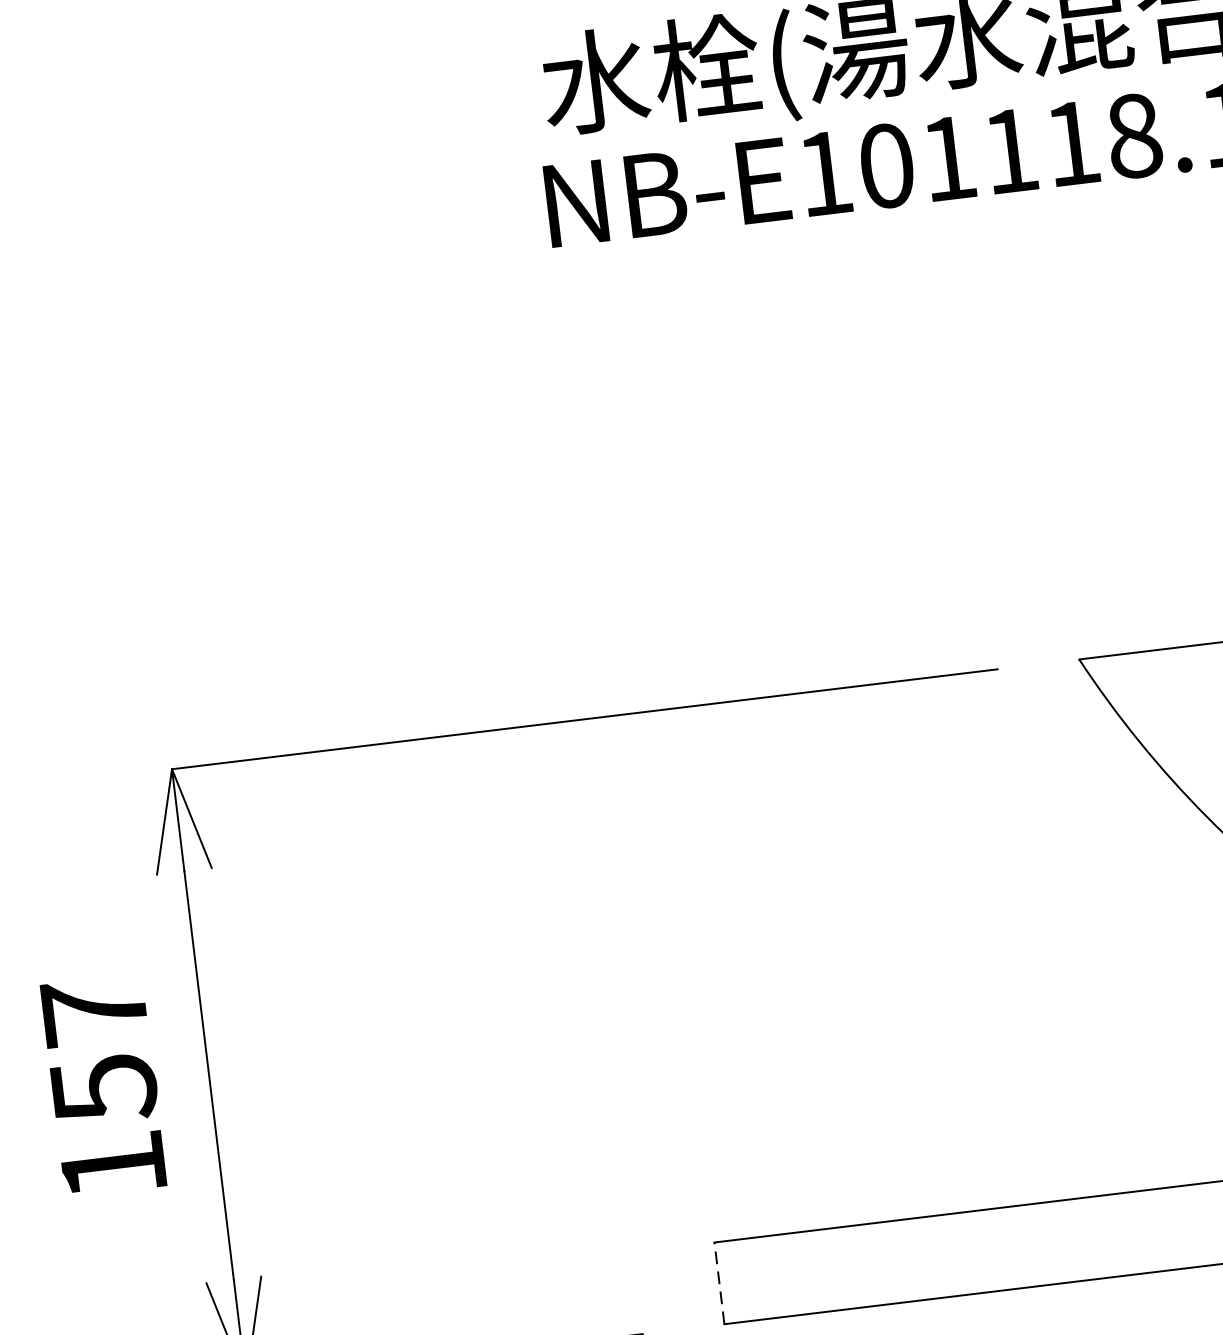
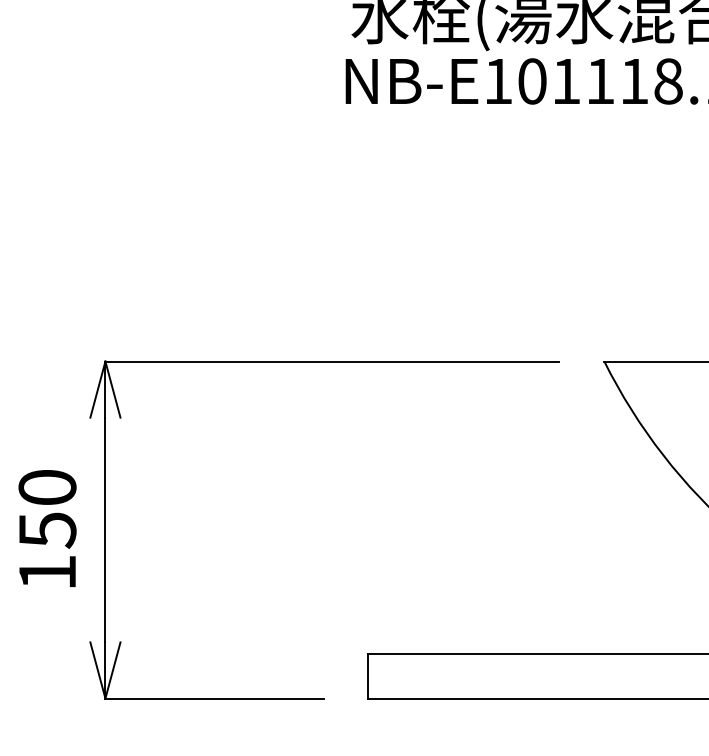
text: (94, 1009) -> (47, 486), 157 -> 150
line: (719, 1282) -> (368, 675), dashed -> solid

